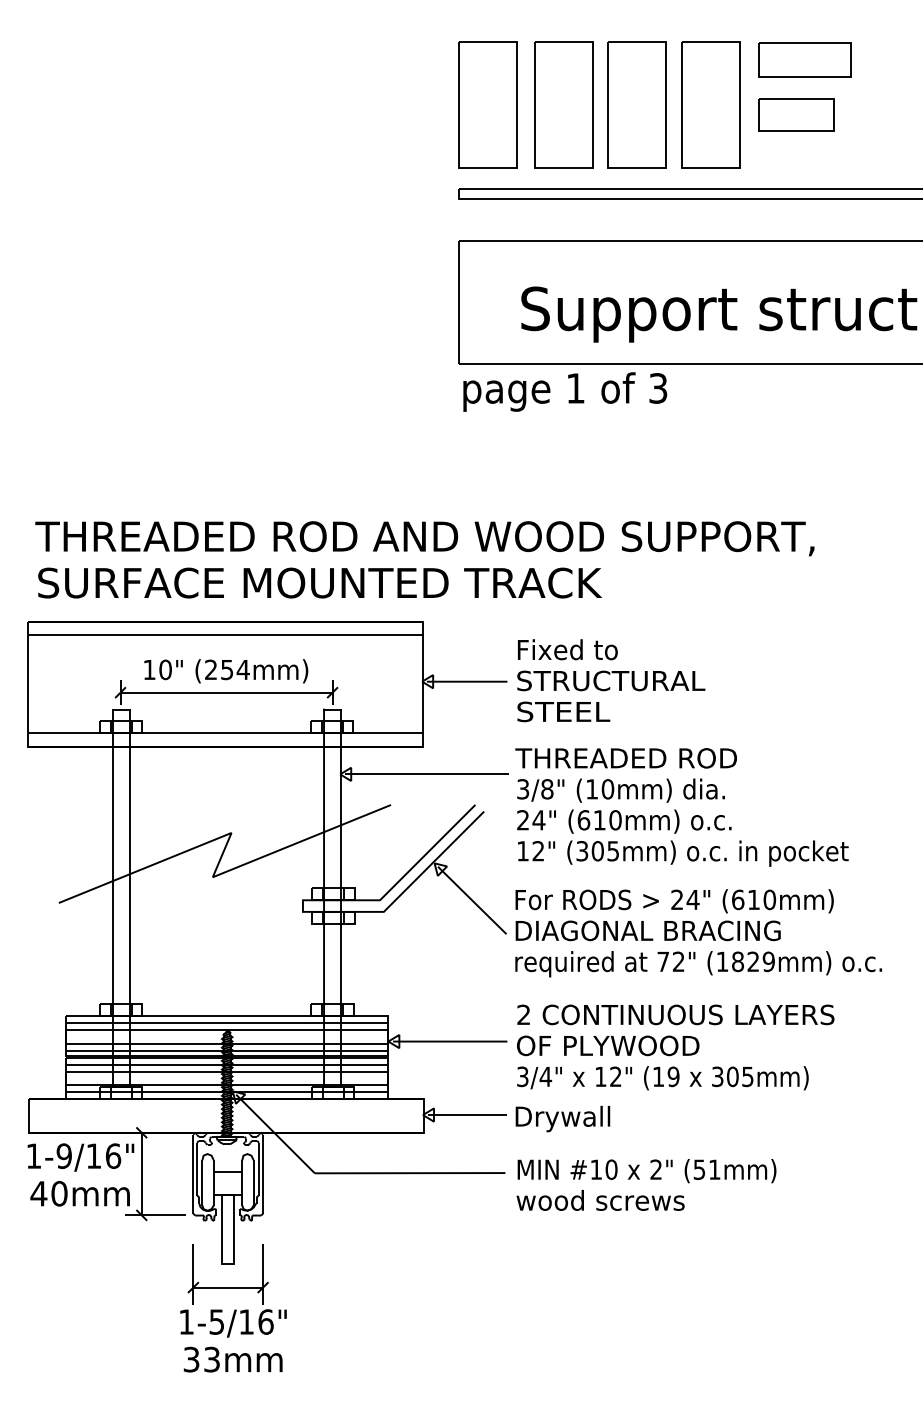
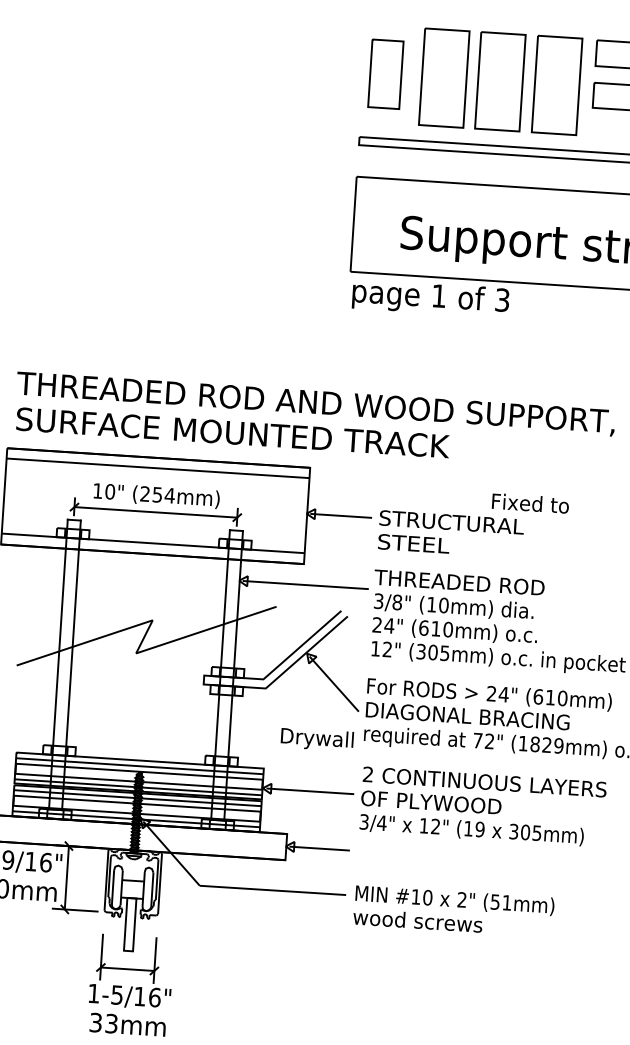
part: (487, 104) -> (385, 73), size x0.7
text: (567, 649) -> (530, 503), moved
text: (562, 1118) -> (316, 739), moved

